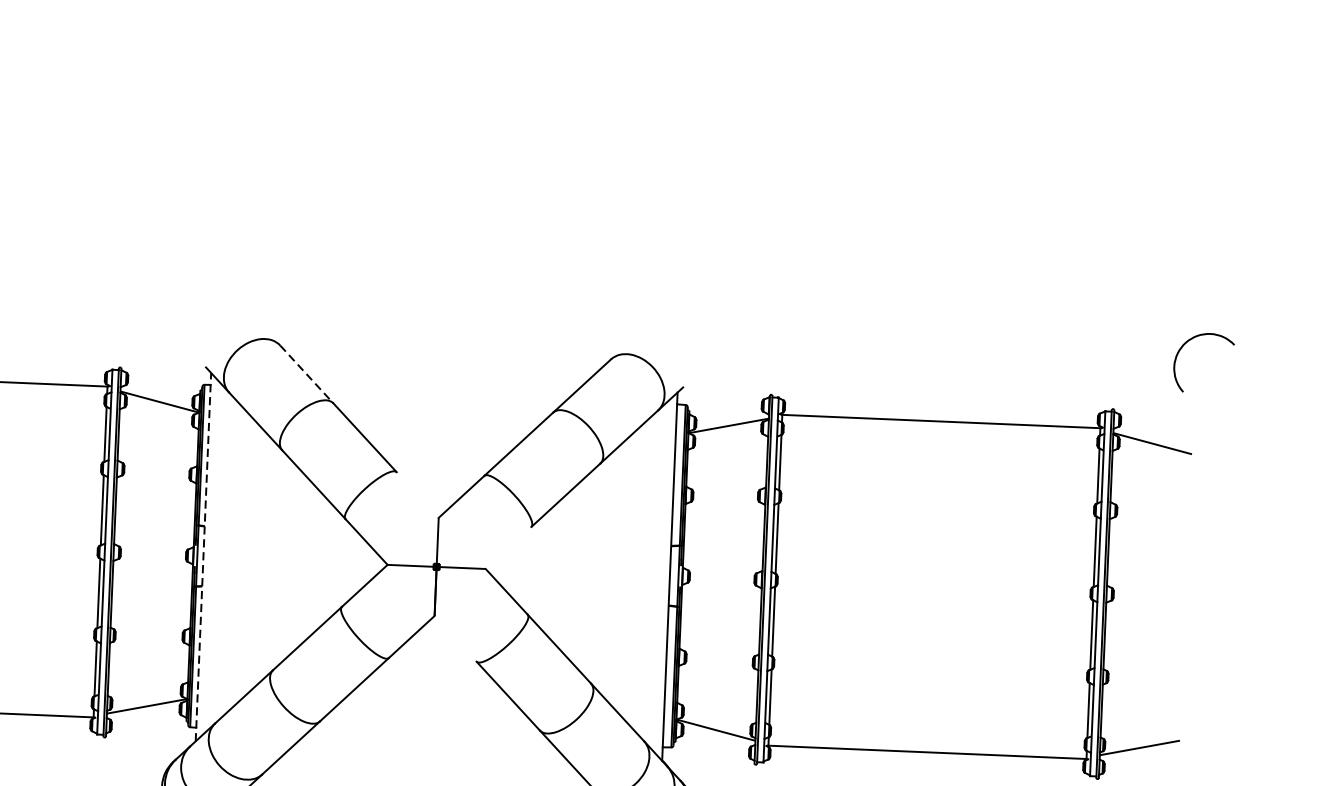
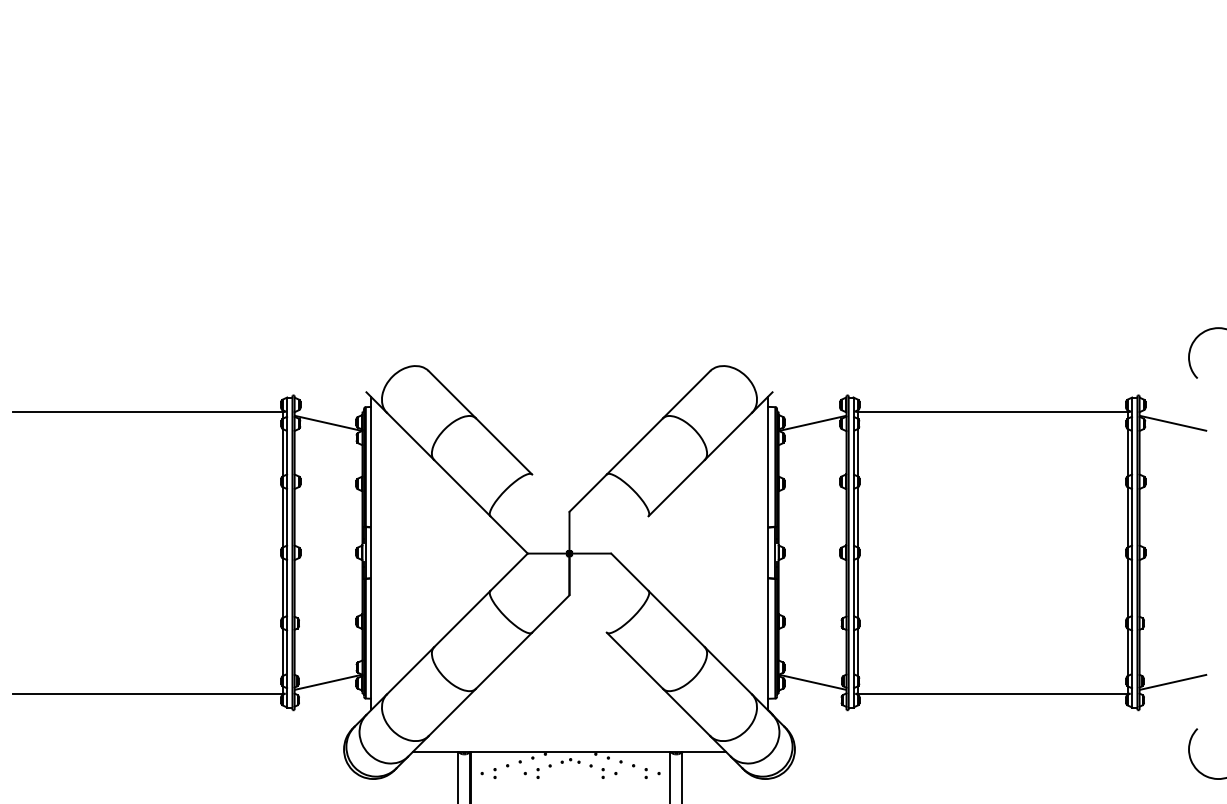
line: (306, 375) -> (452, 395), dashed -> solid
line: (204, 557) -> (371, 553), dashed -> solid

